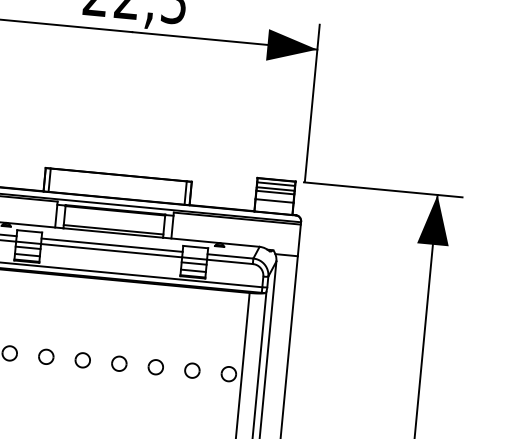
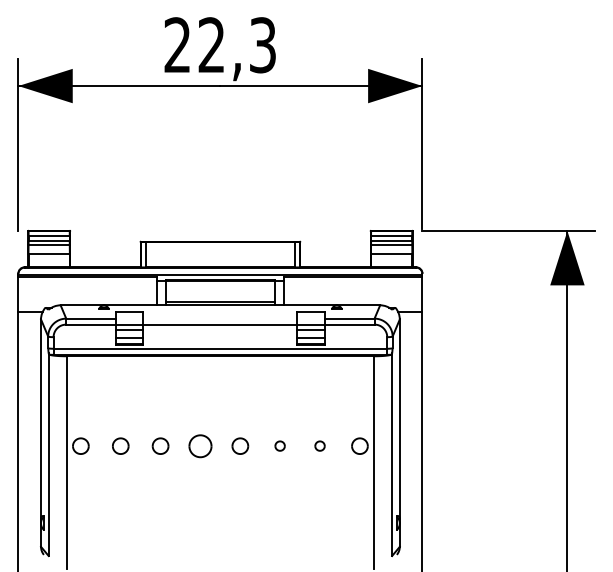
line: (112, 245) -> (220, 318), removed
part: (82, 359) -> (200, 445), size x1.4
part: (155, 366) -> (279, 445), size x0.6
part: (191, 370) -> (319, 445), size x0.6

